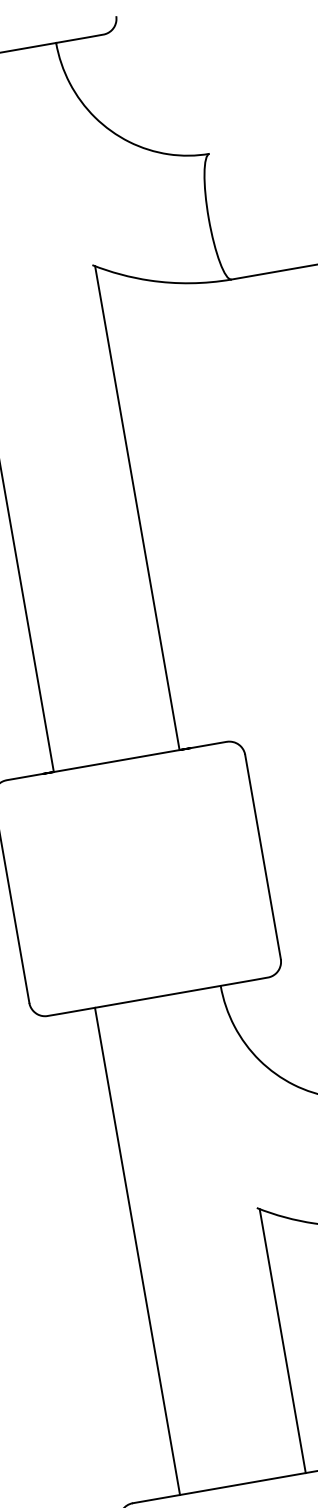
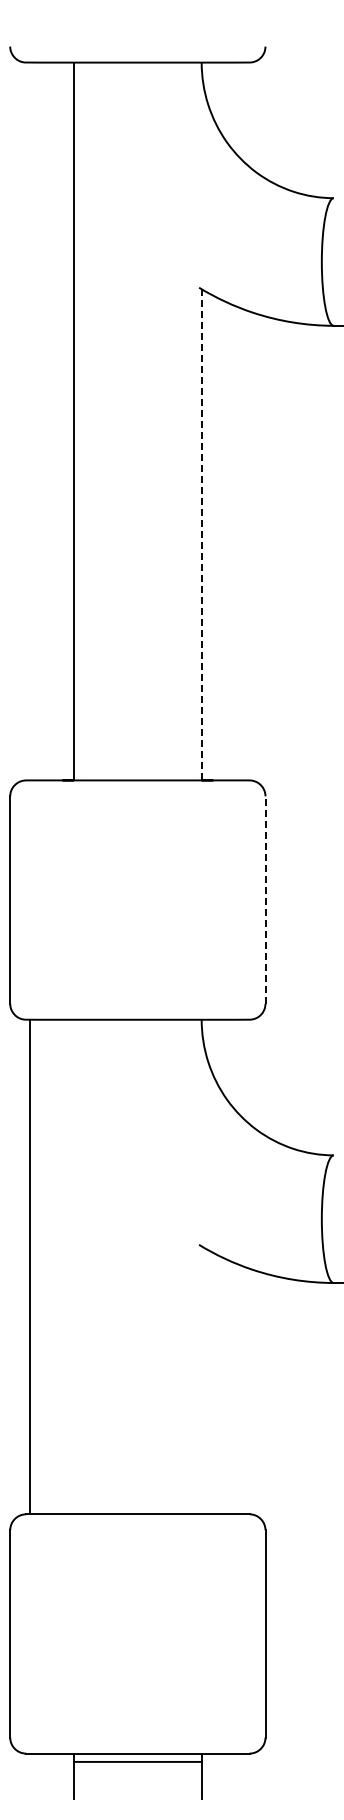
line: (137, 507) -> (201, 534), solid -> dashed
line: (263, 857) -> (265, 900), solid -> dashed
line: (137, 1250) -> (30, 1266), moved
line: (282, 1341) -> (201, 1380), removed

